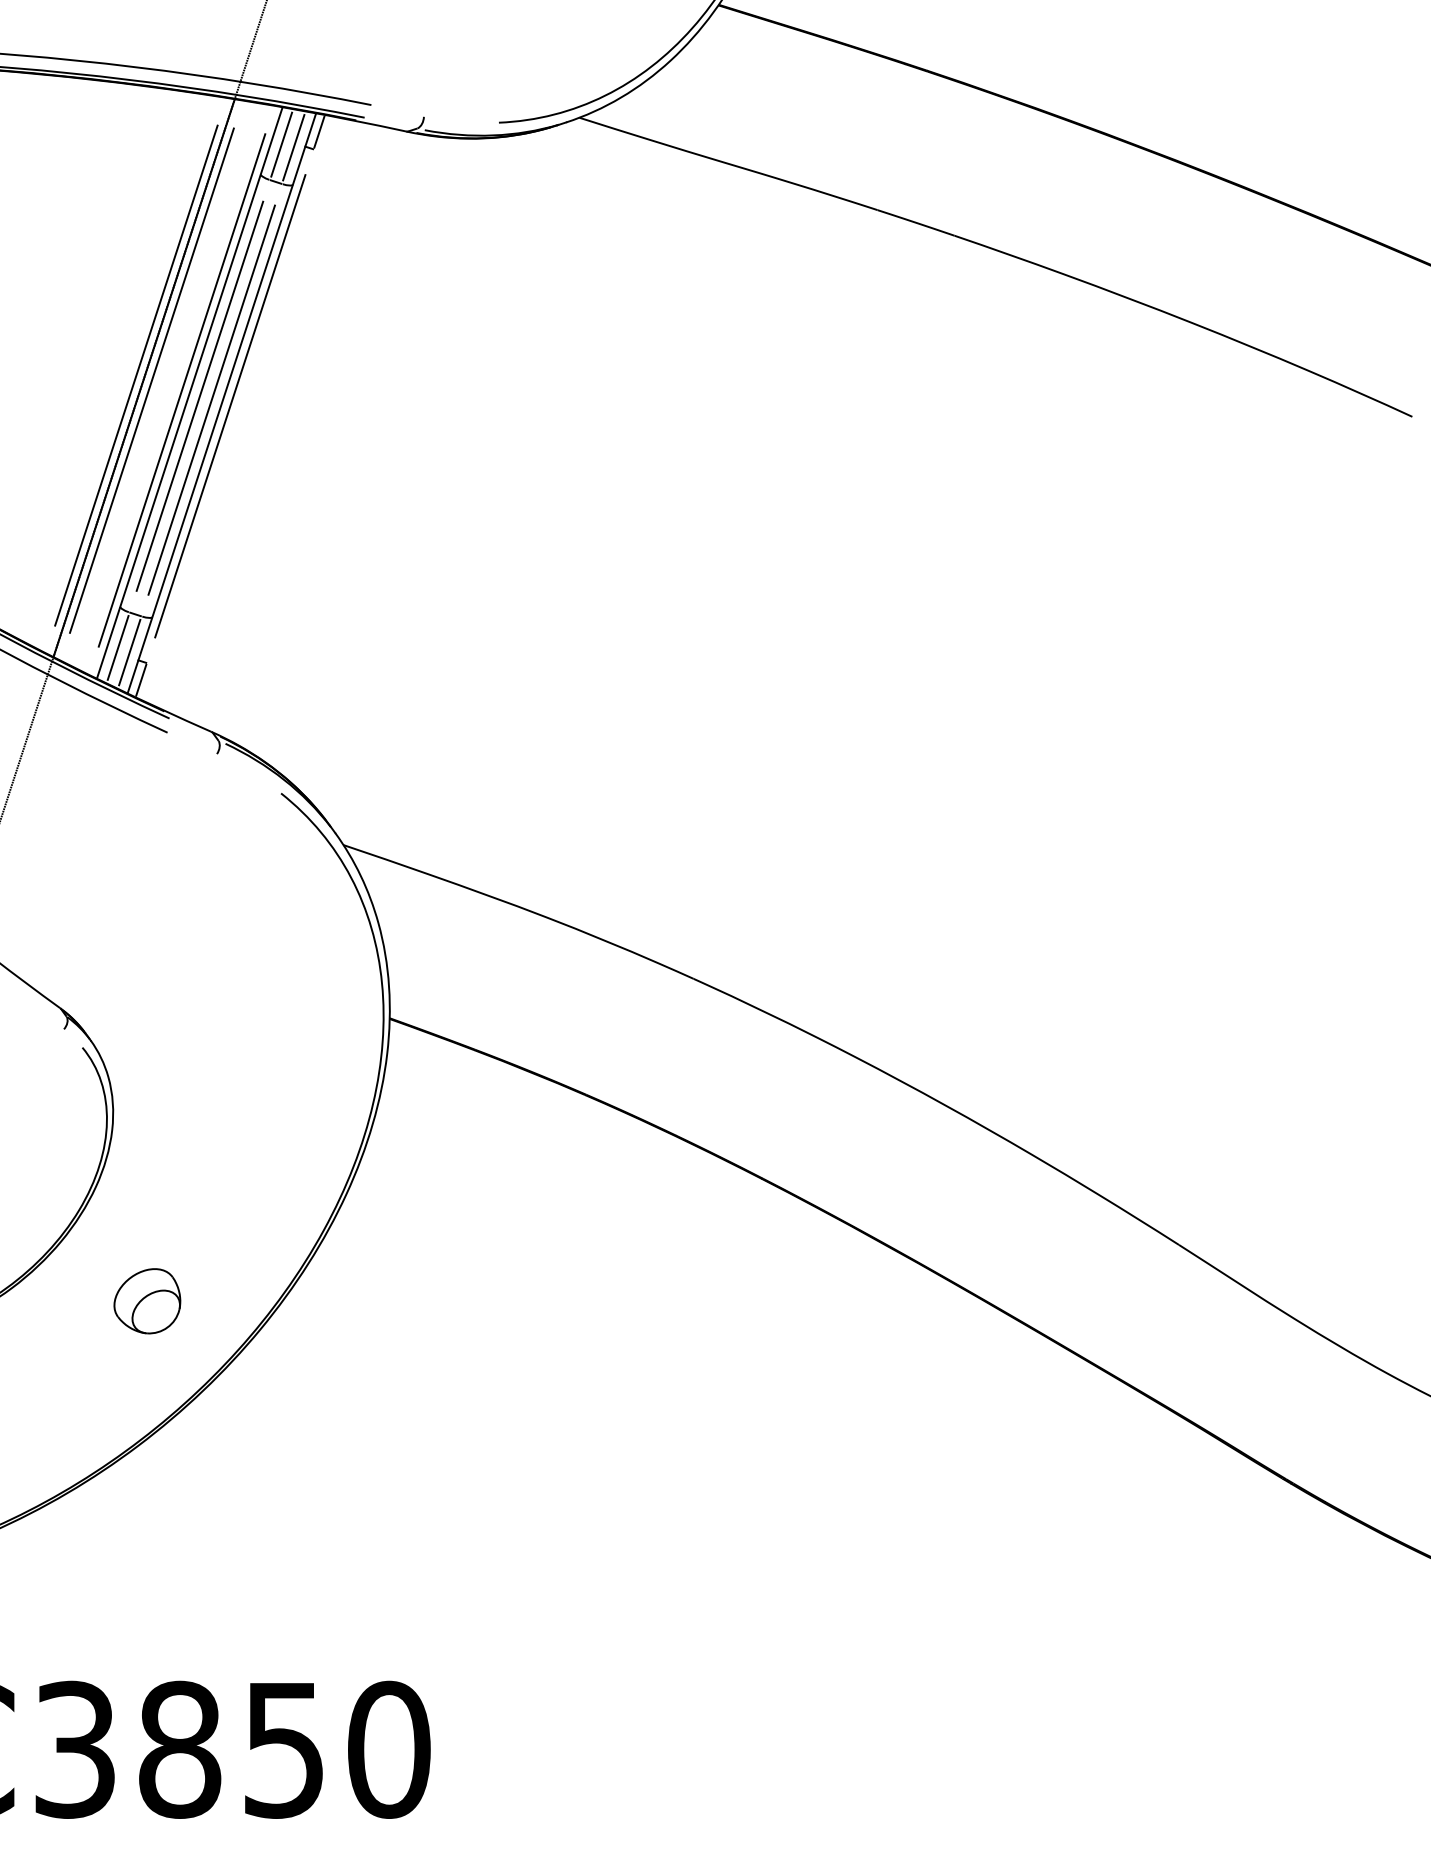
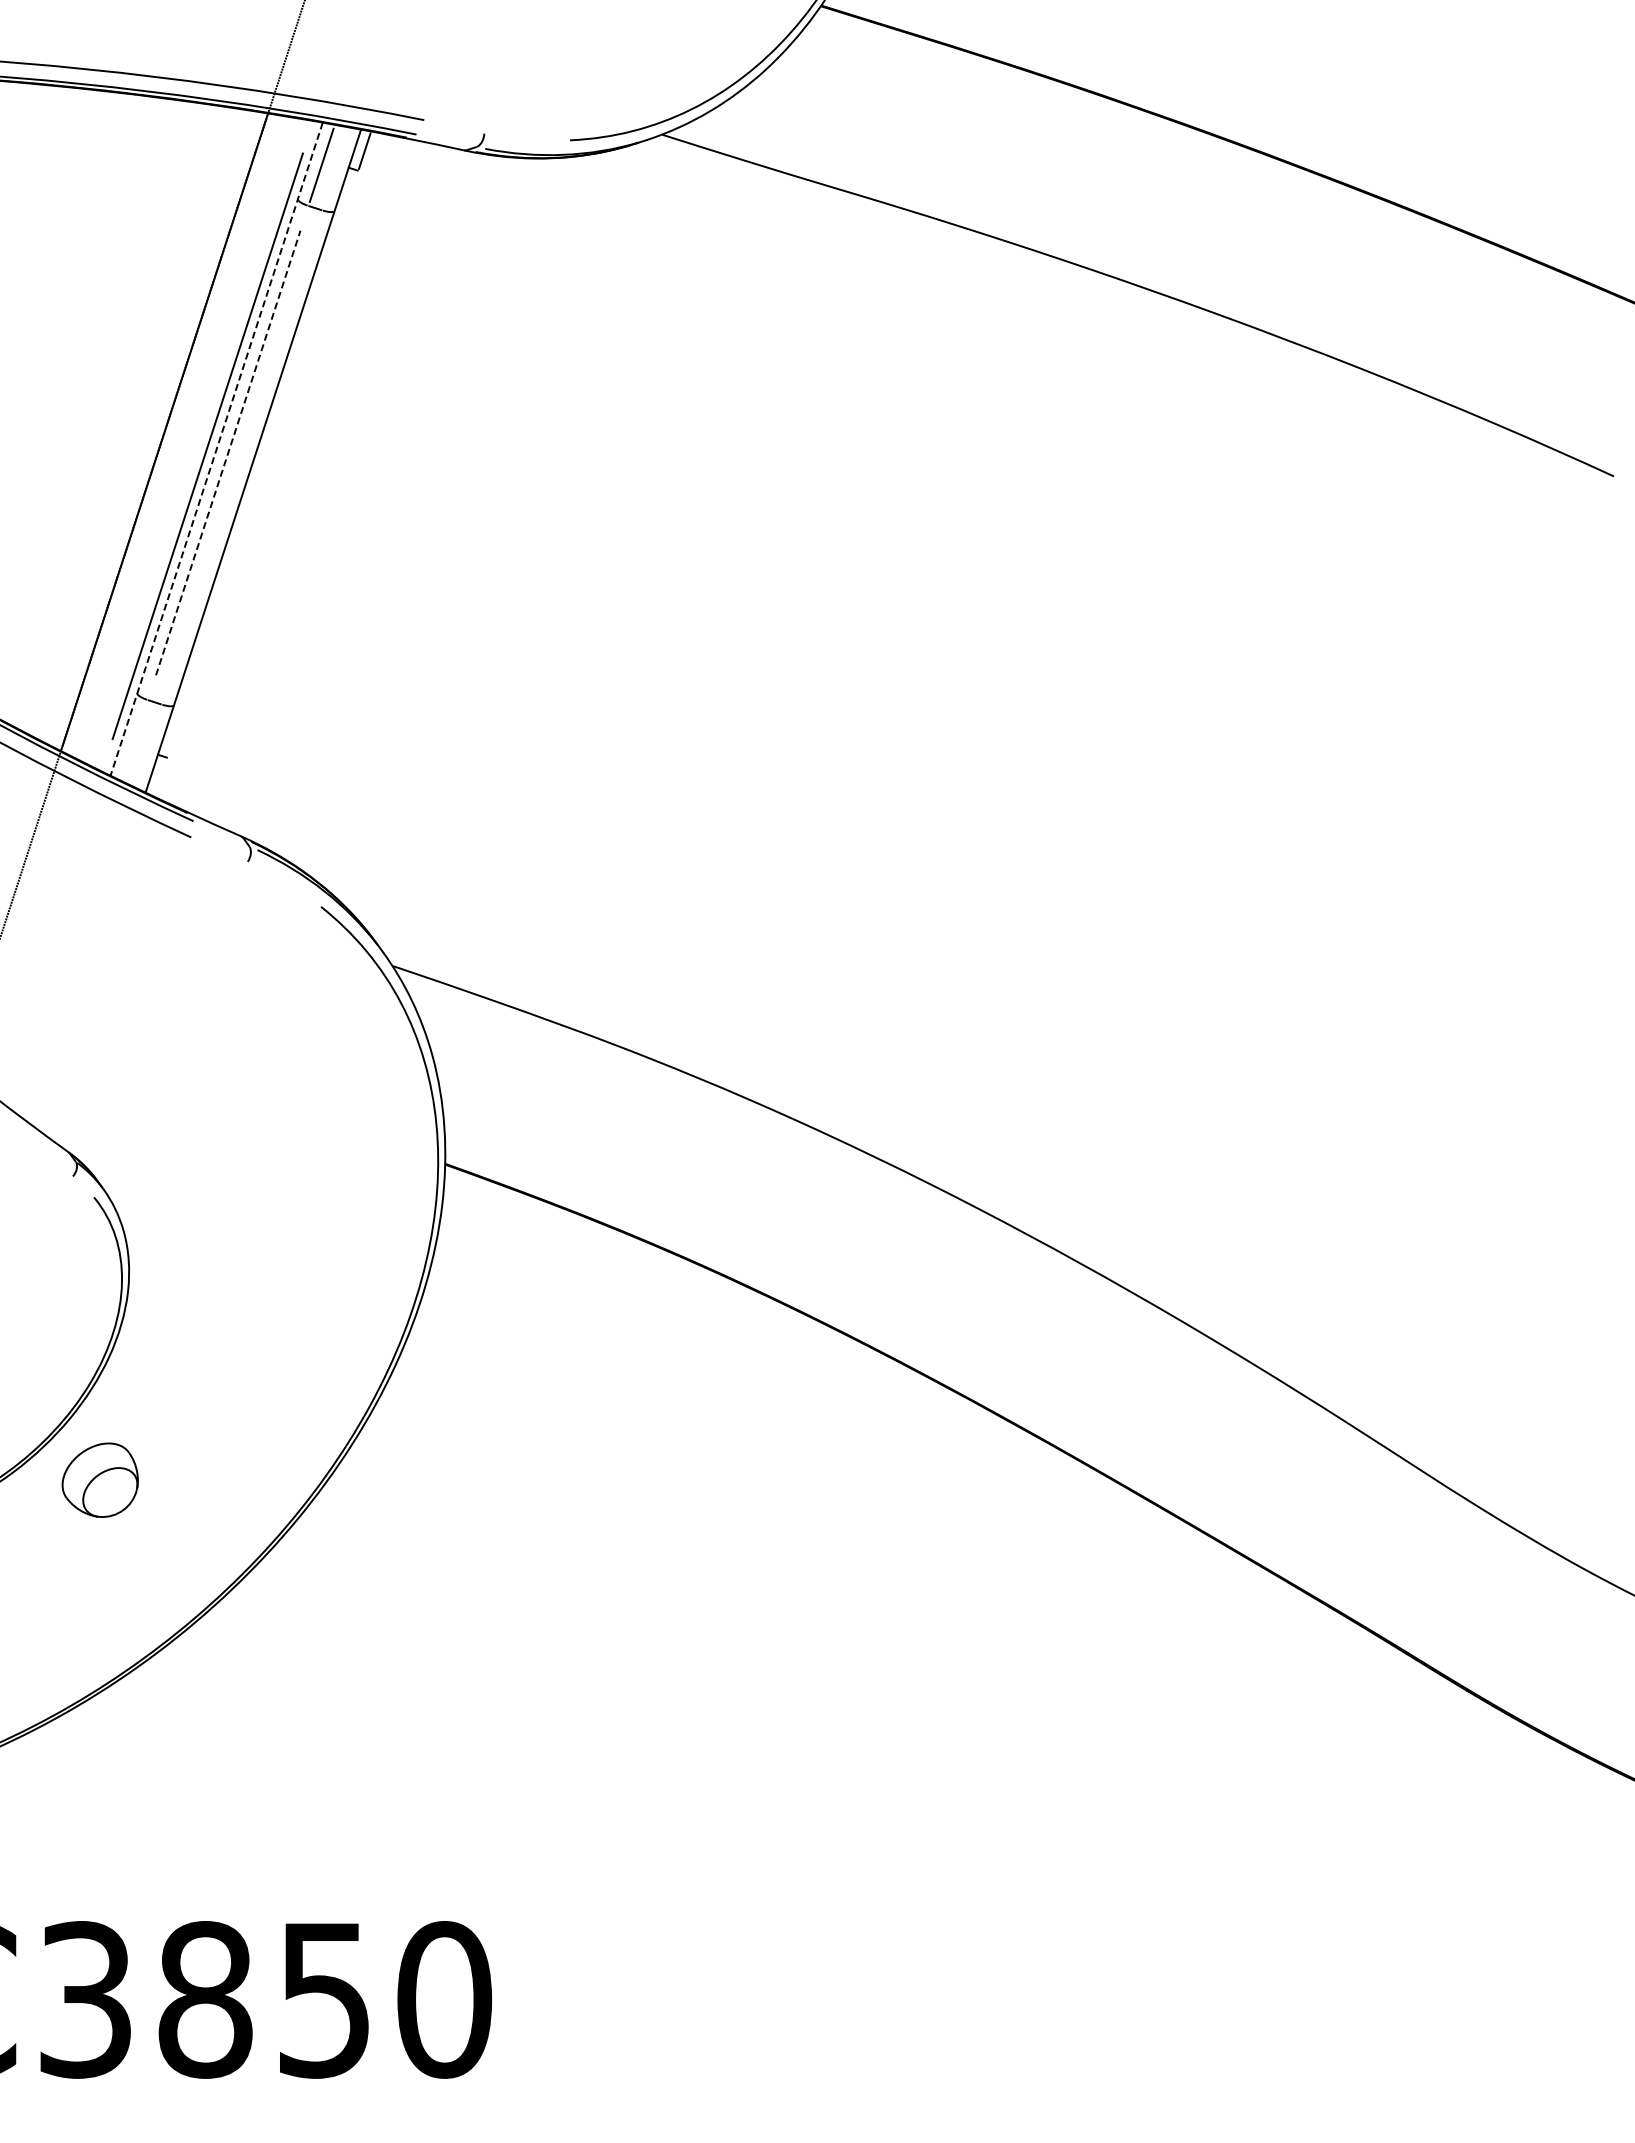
line: (293, 147) -> (335, 168), removed
line: (136, 375) -> (155, 429), removed
line: (152, 380) -> (173, 434), removed
line: (189, 393) -> (216, 449), solid -> dashed
line: (200, 396) -> (228, 453), solid -> dashed
line: (211, 400) -> (241, 457), removed
line: (229, 406) -> (262, 464), removed
line: (117, 647) -> (134, 740), removed
line: (129, 652) -> (147, 745), removed
line: (140, 680) -> (160, 777), removed
part: (146, 1300) -> (99, 1479), moved

